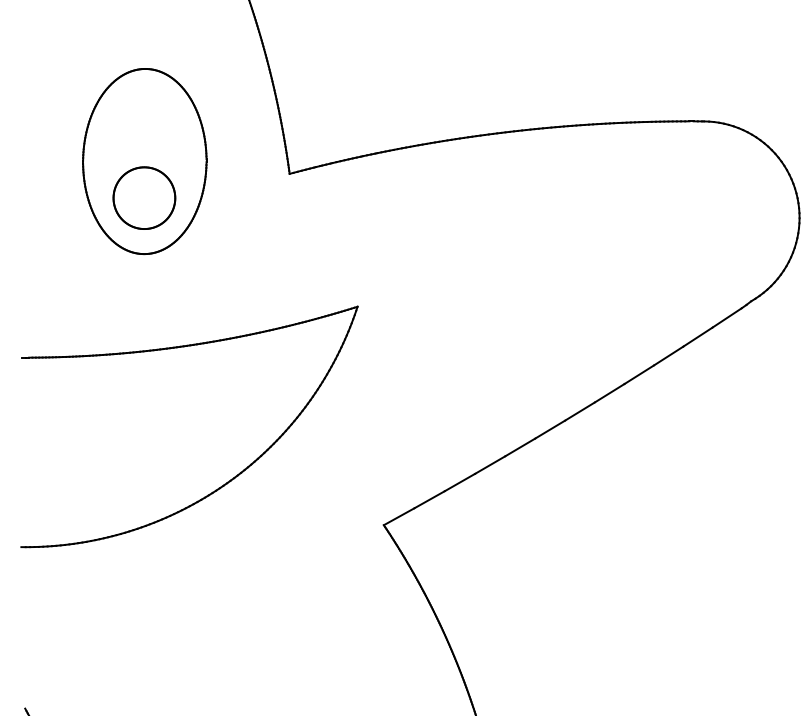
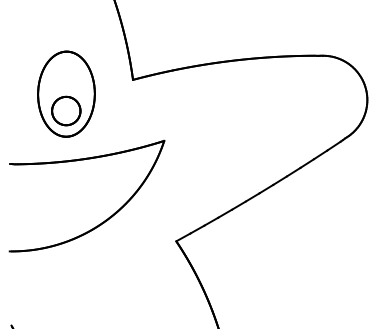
part: (144, 159) -> (66, 93), moved

